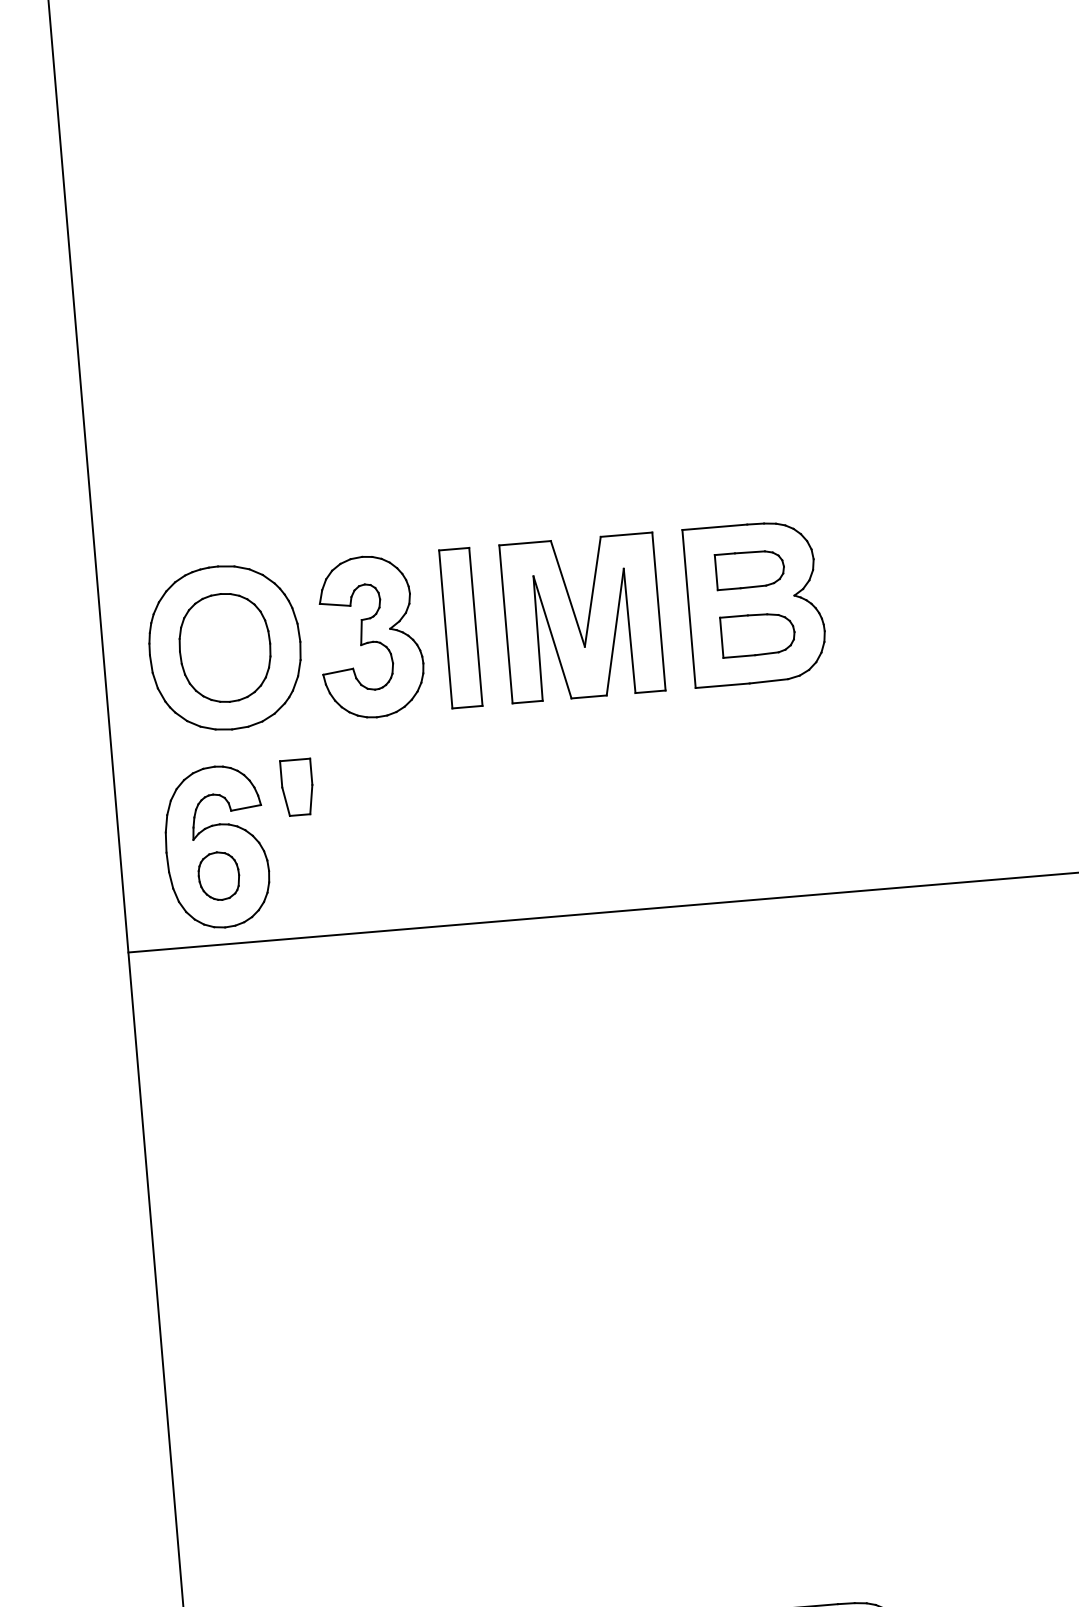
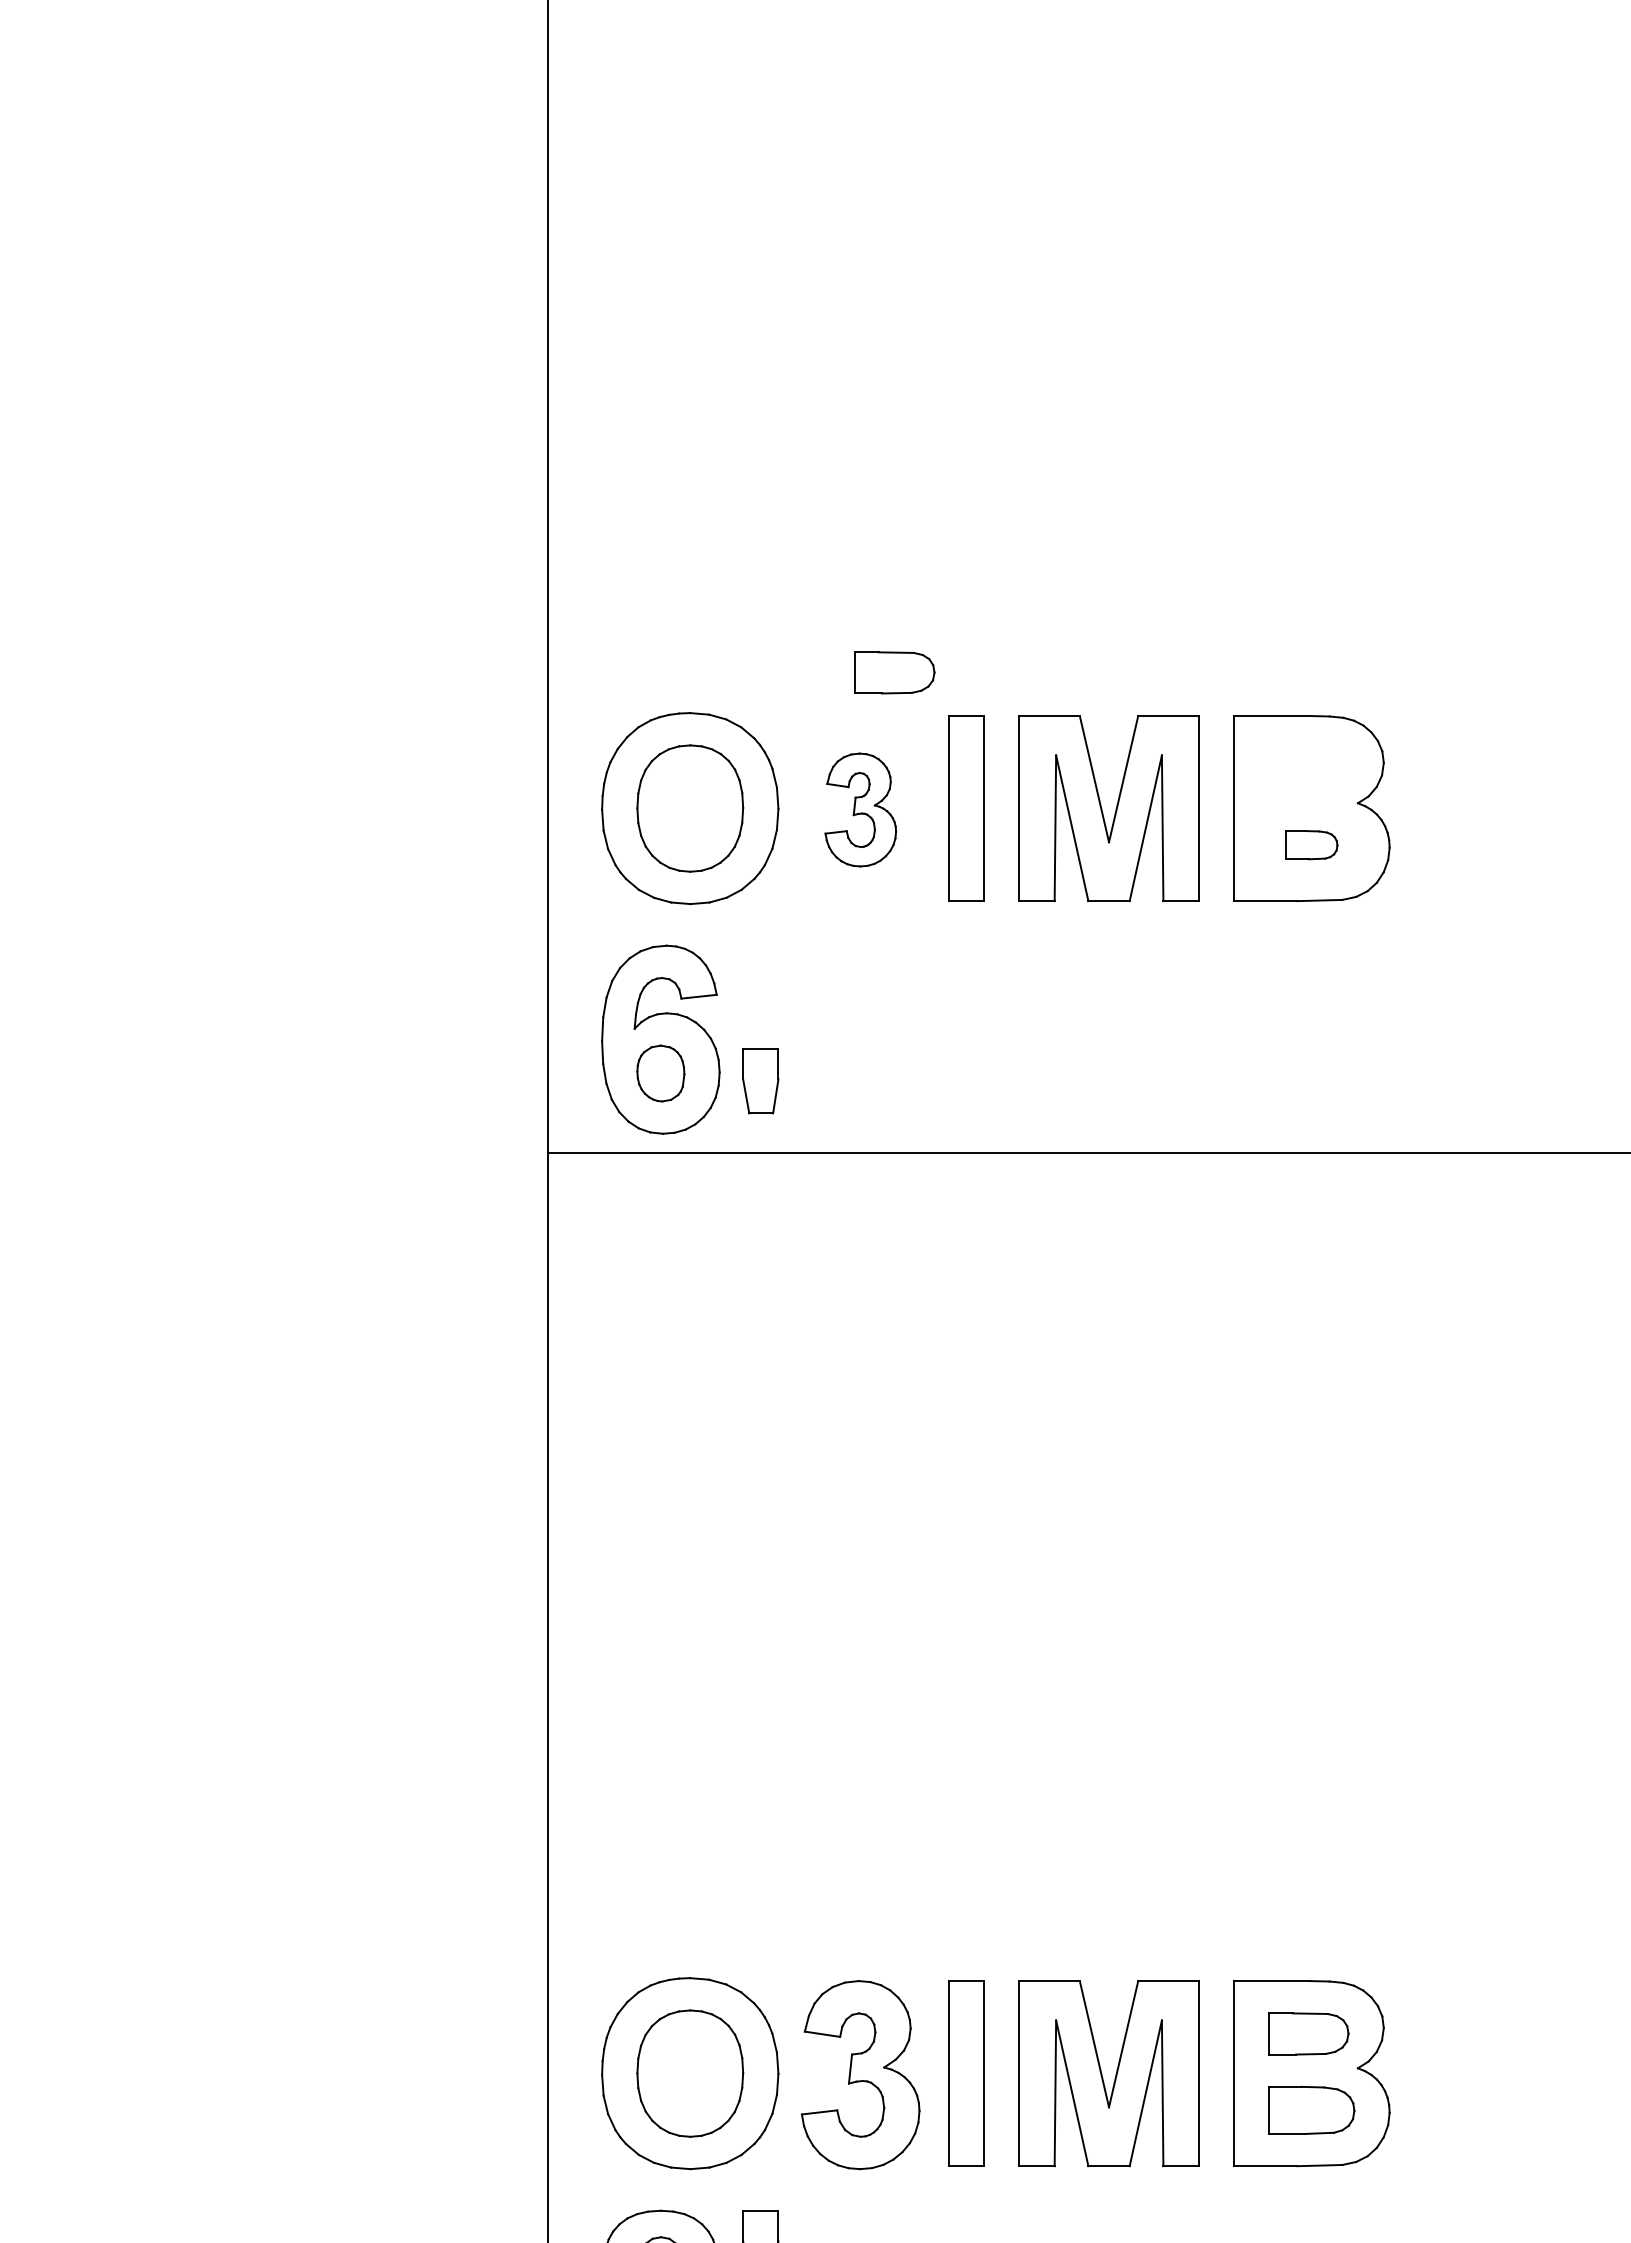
part: (749, 569) -> (894, 672), moved
part: (757, 634) -> (1311, 844), size x0.6
part: (370, 636) -> (860, 809), size x0.6
part: (297, 787) -> (760, 1081), moved

